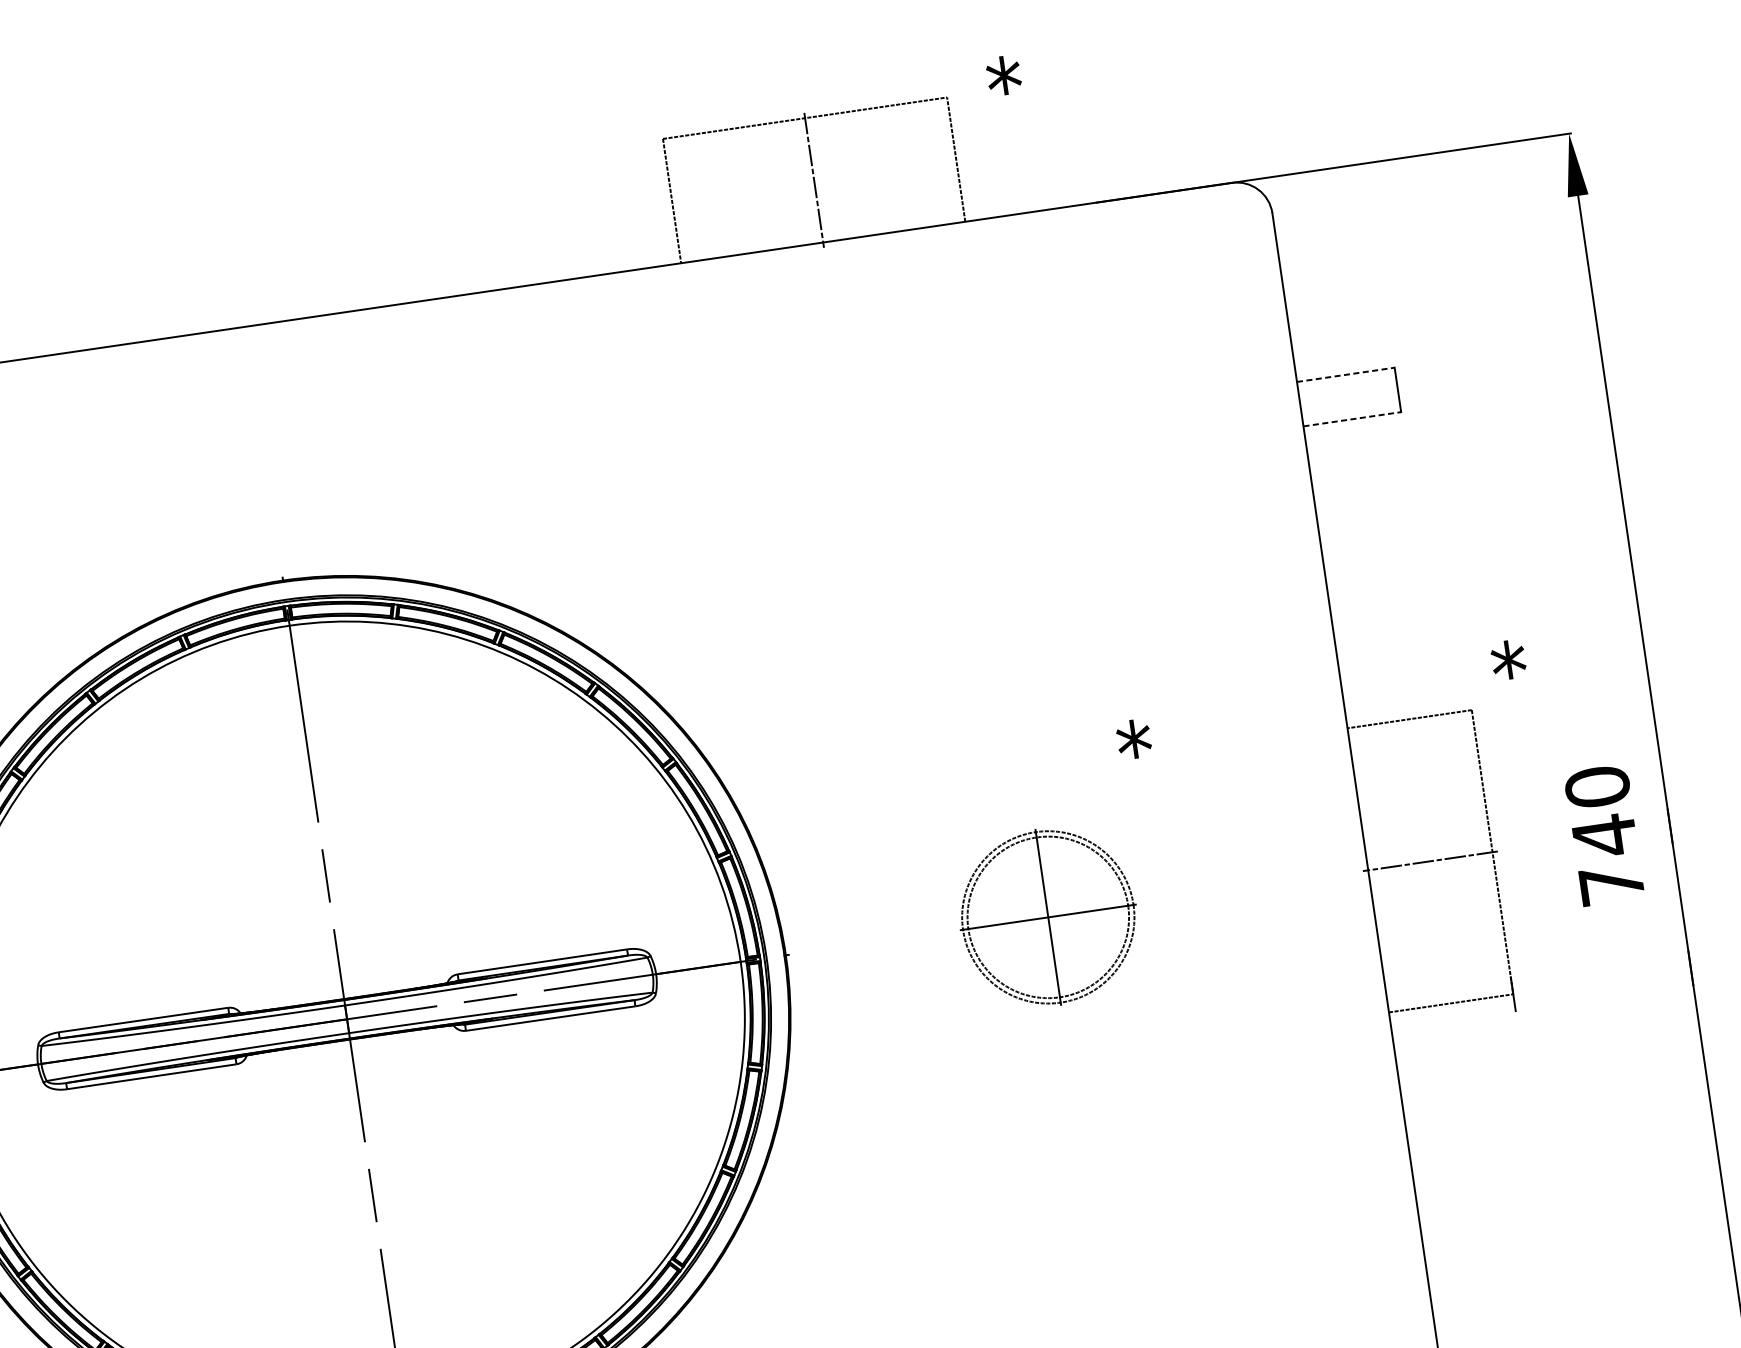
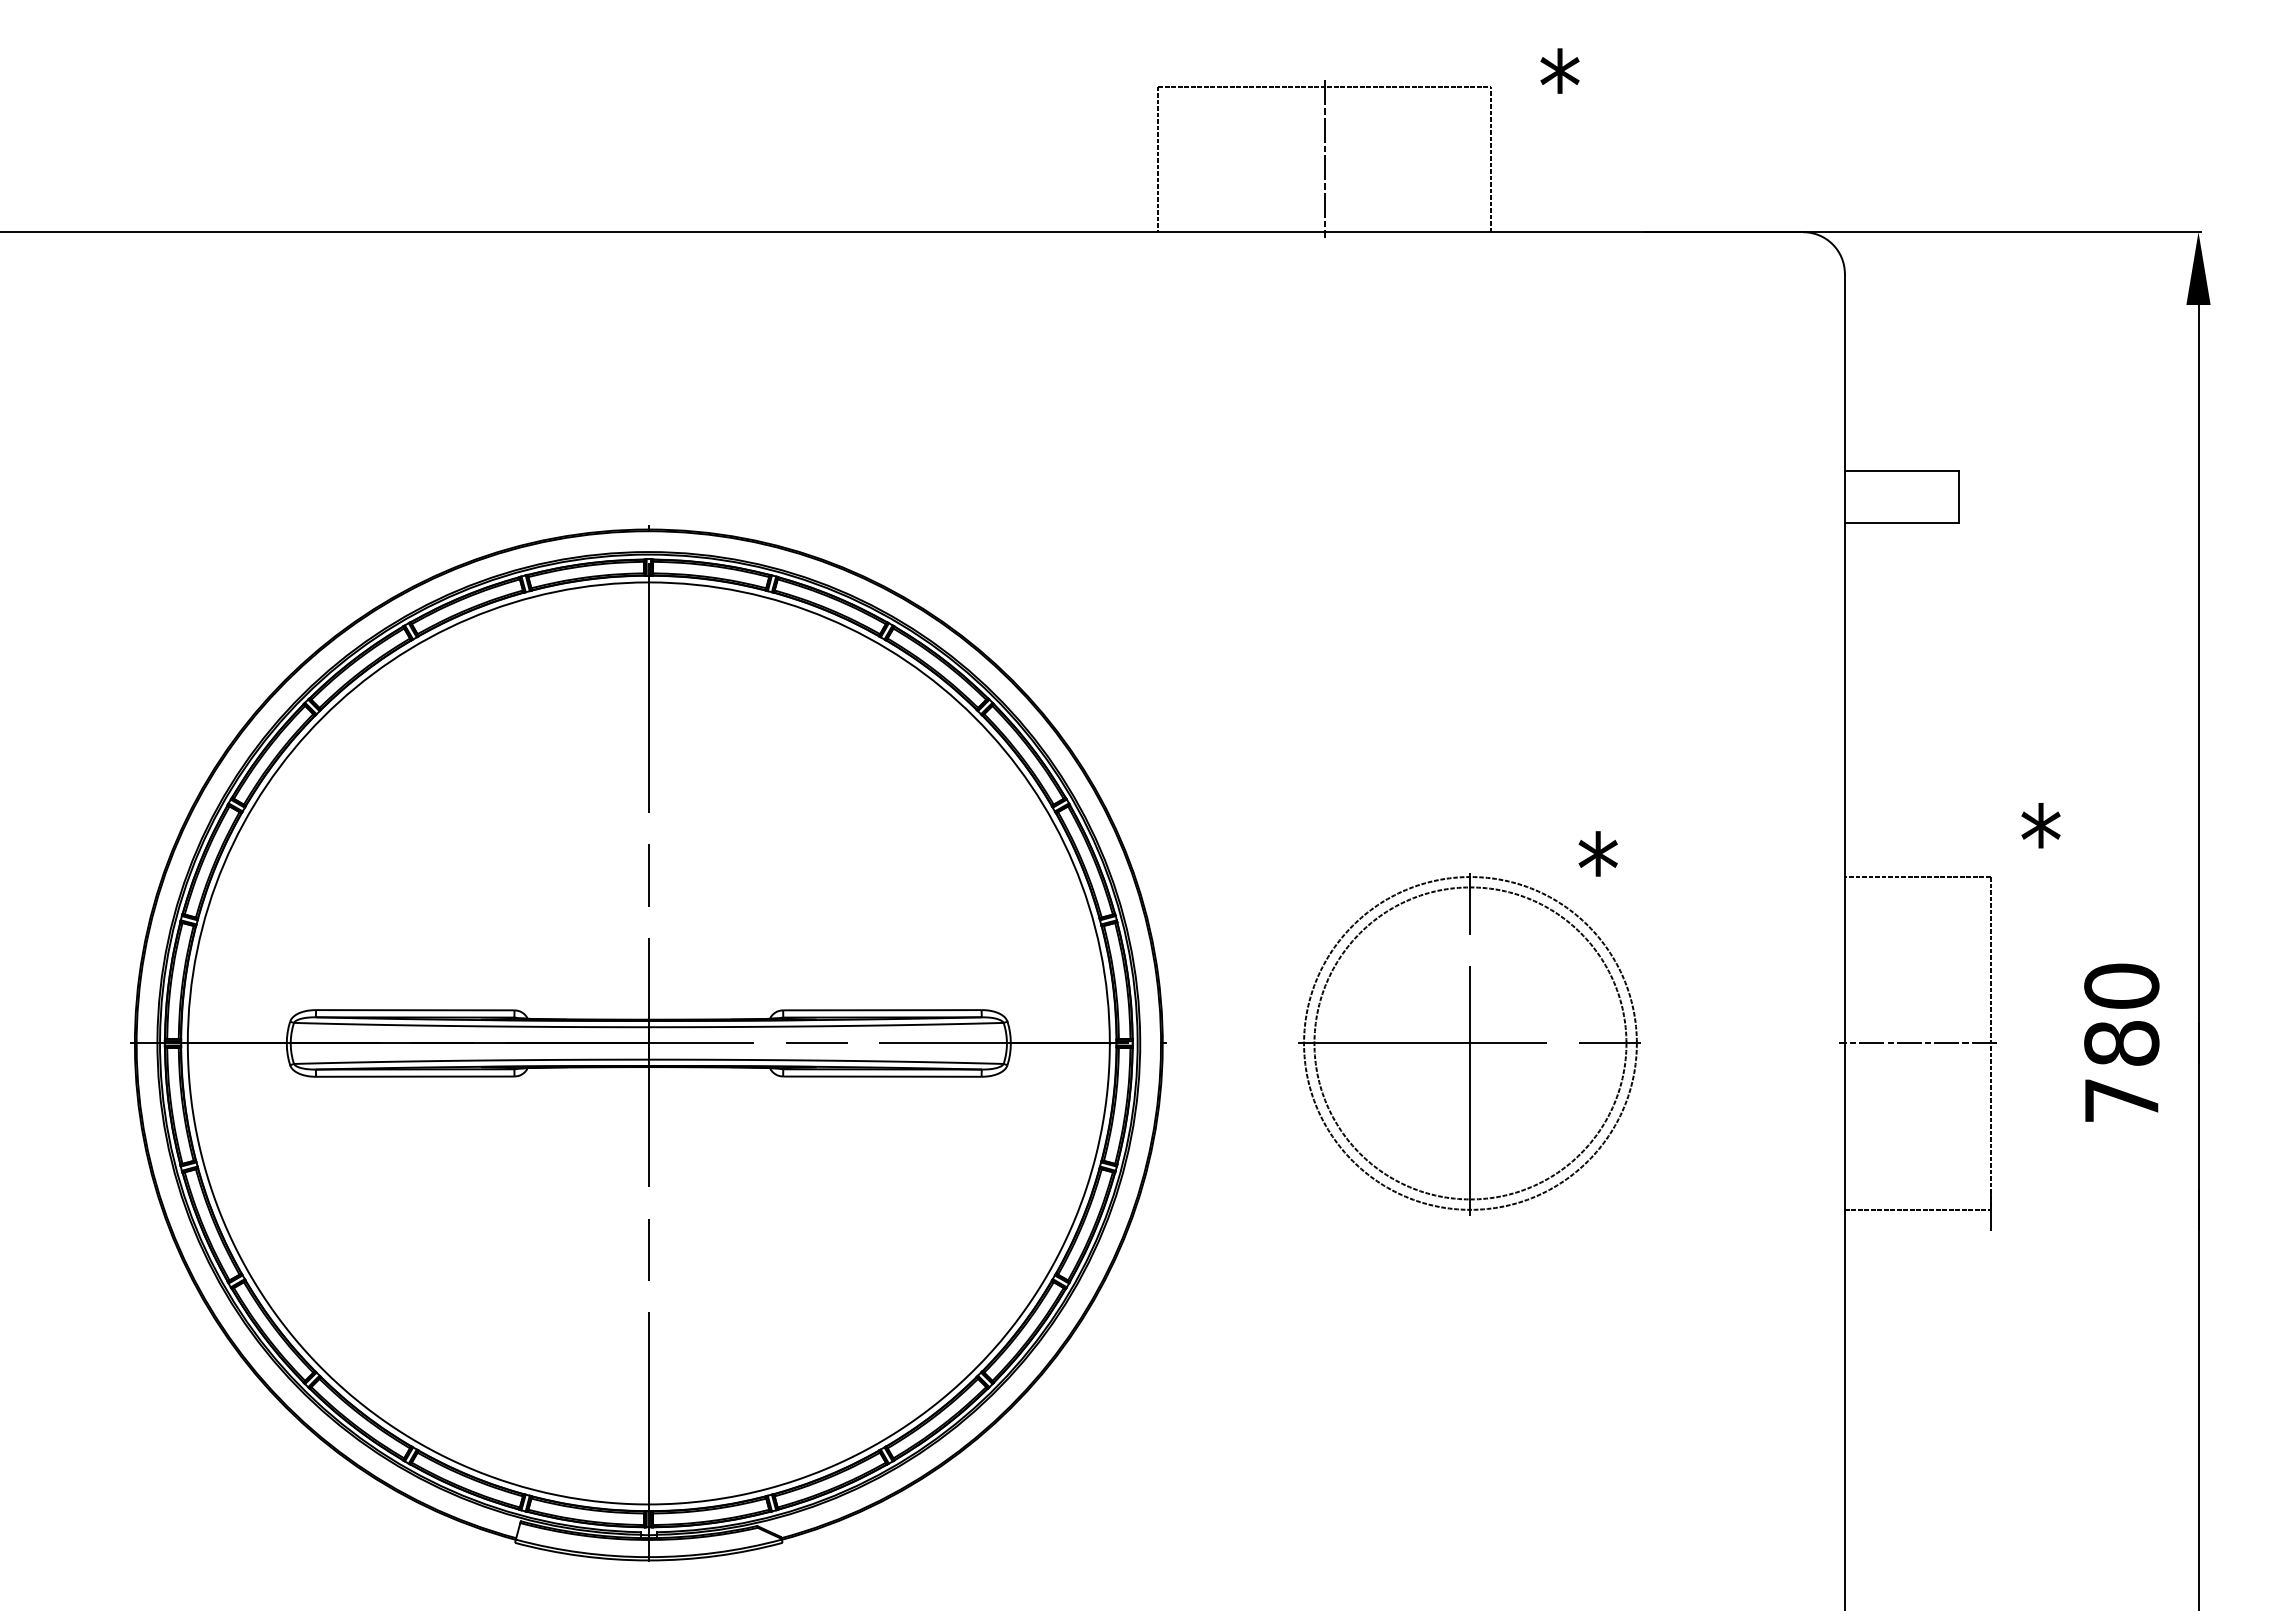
line: (1346, 374) -> (1902, 471), dashed -> solid
line: (1352, 419) -> (1902, 523), dashed -> solid
text: (1604, 835) -> (2121, 1043), 740 -> 780
part: (1047, 918) -> (1469, 1044), size x1.67

